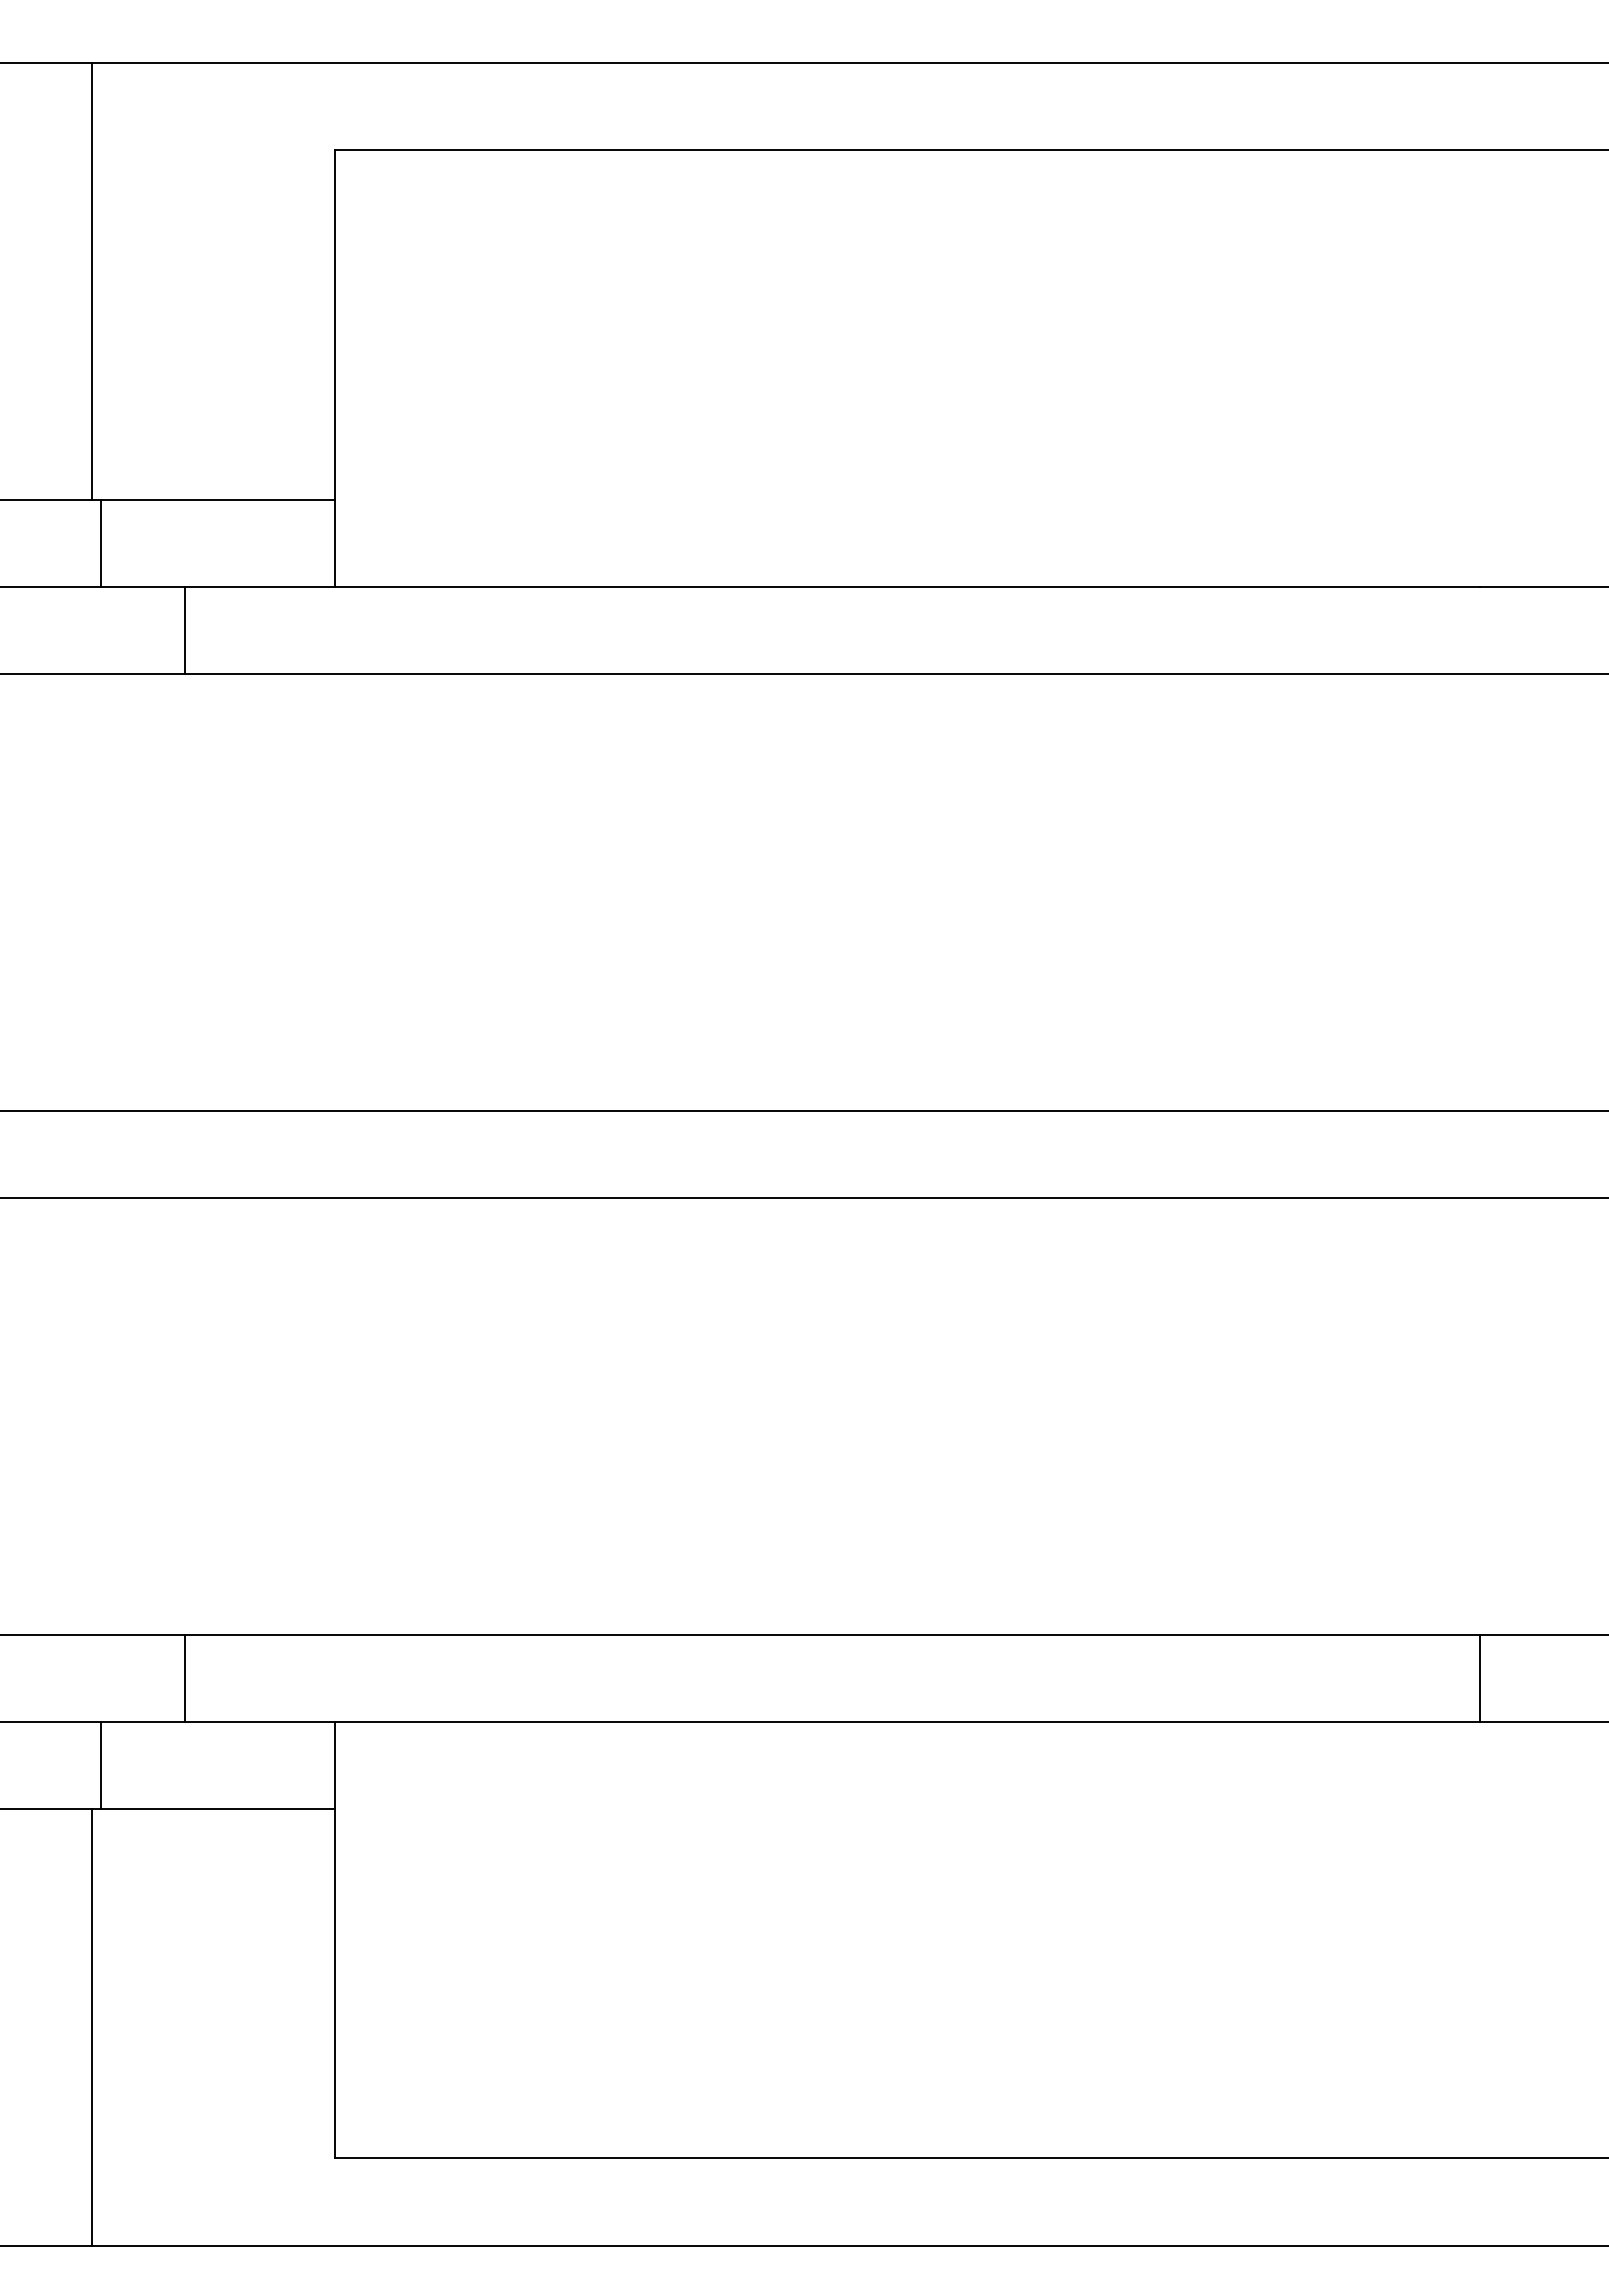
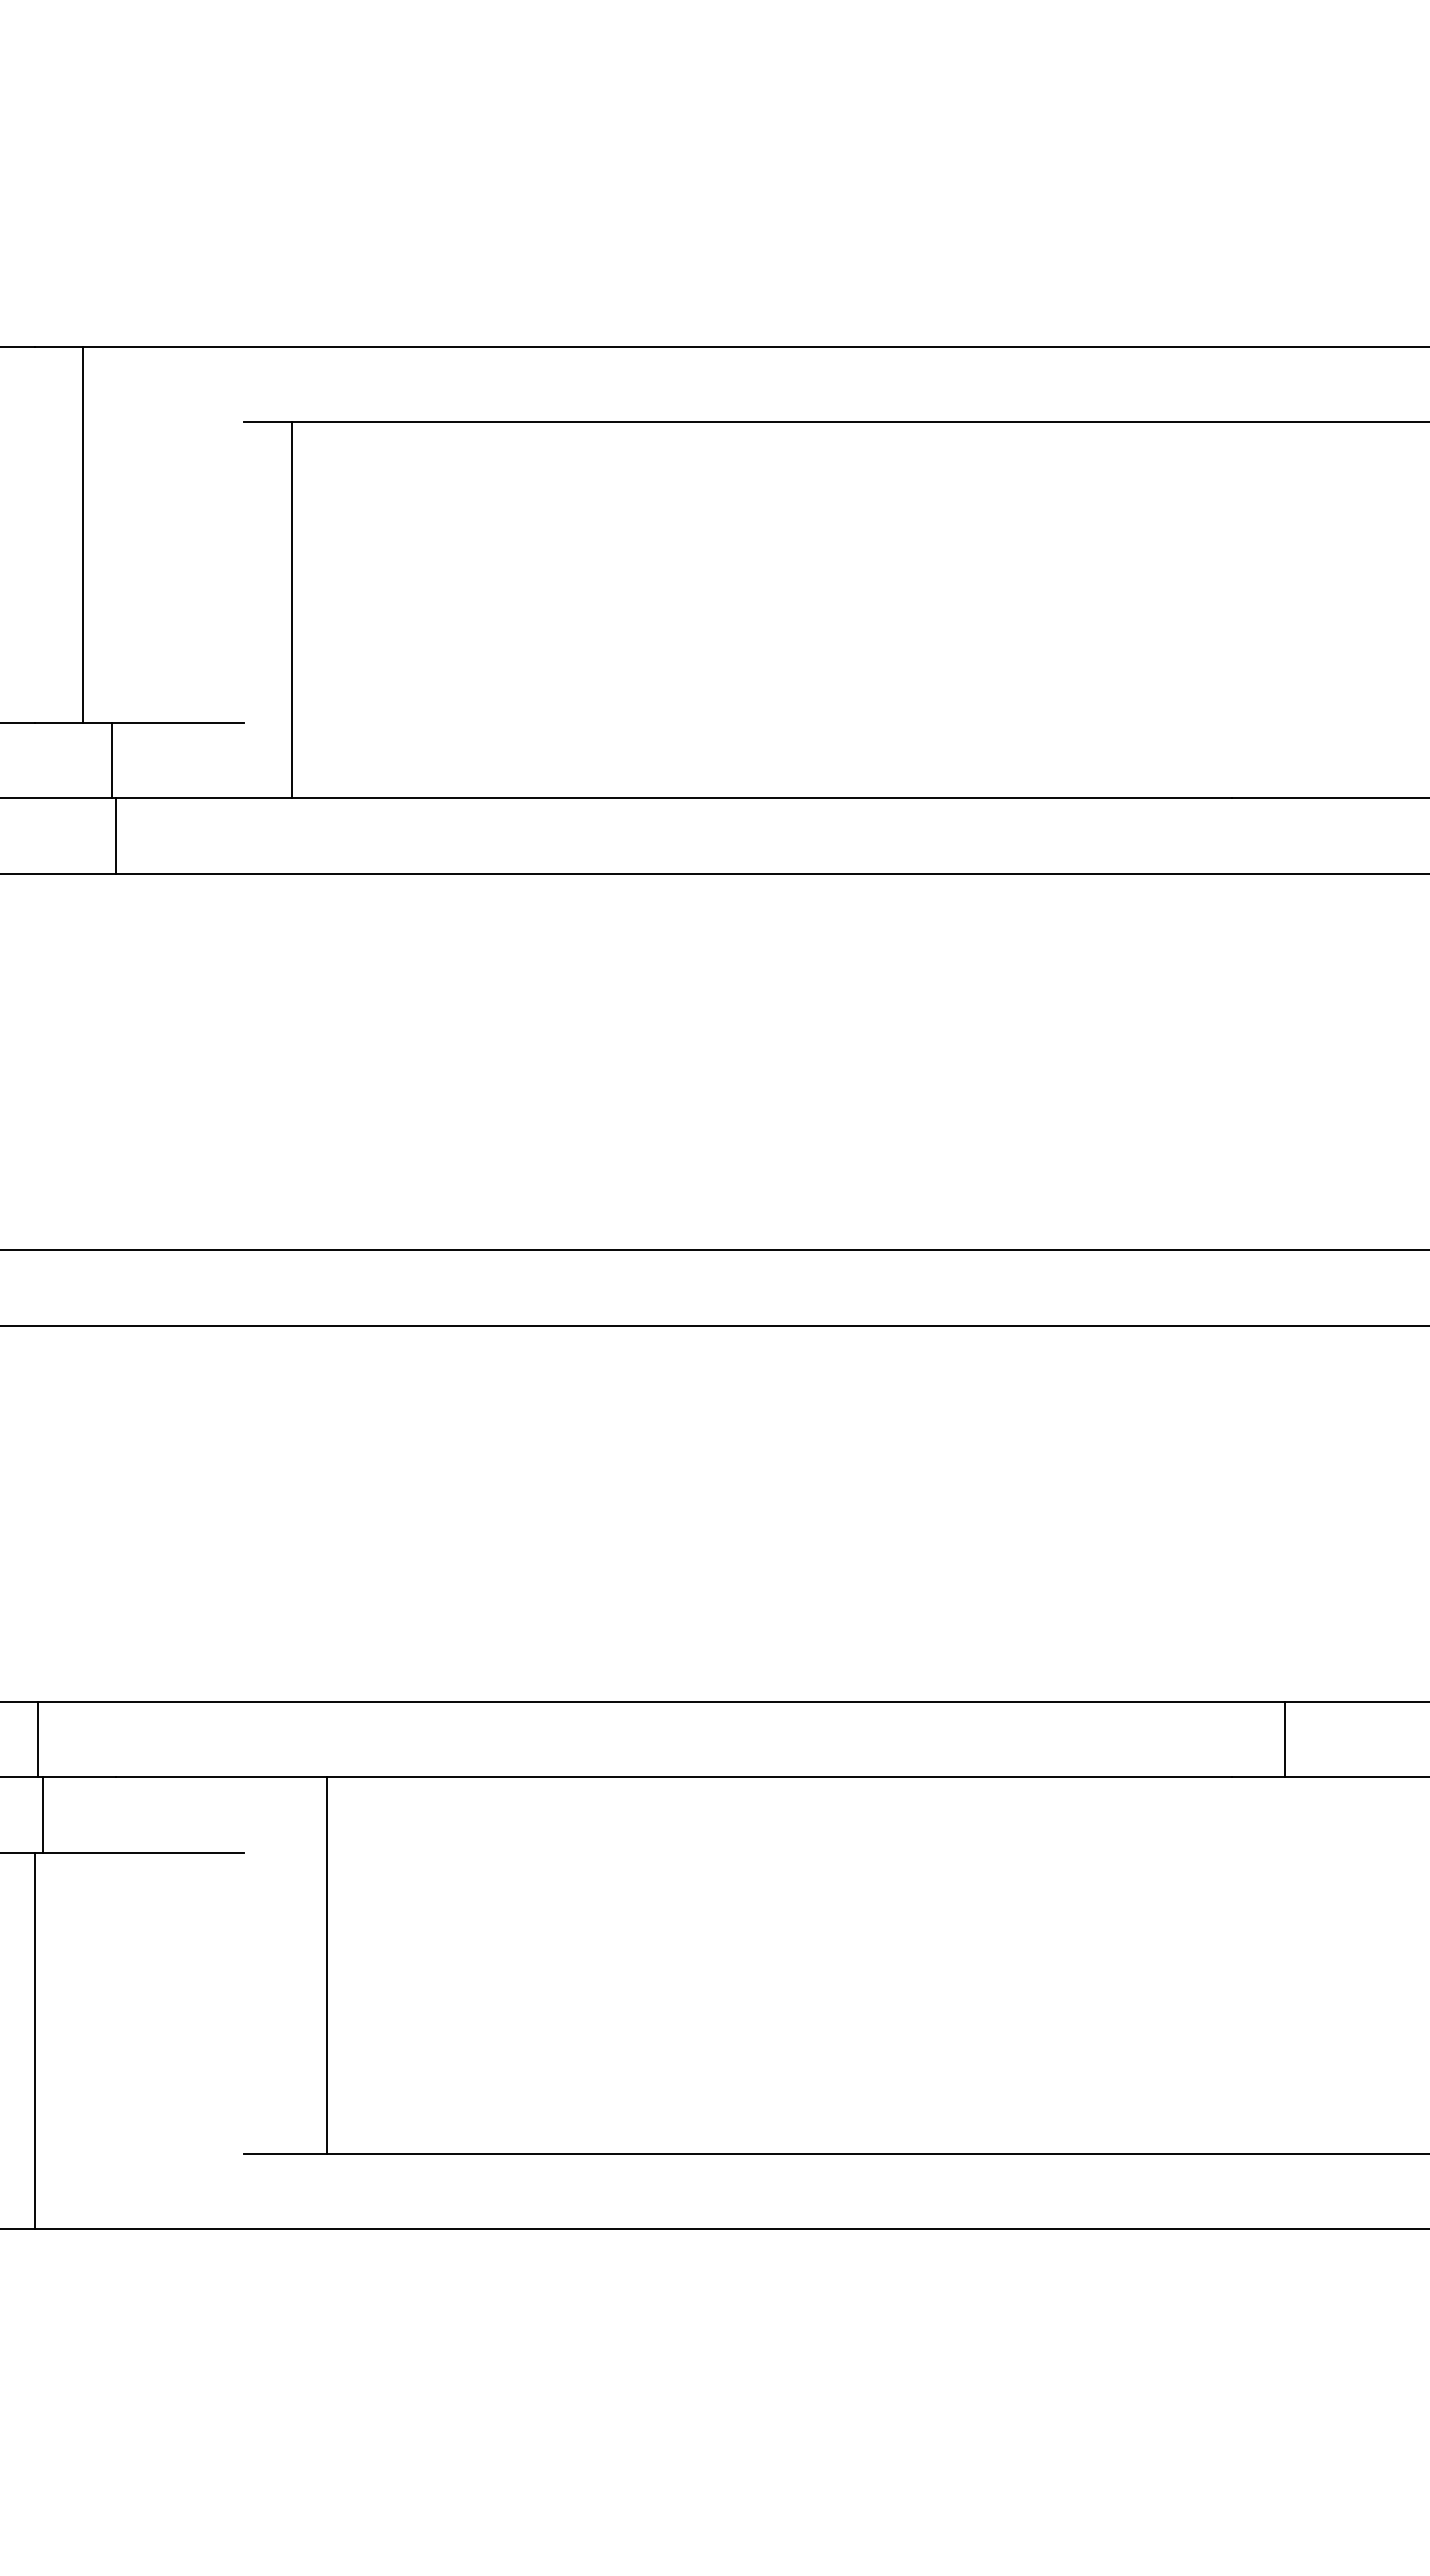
line: (92, 280) -> (83, 534), moved
line: (334, 367) -> (292, 609), moved
line: (100, 542) -> (111, 760), moved
line: (185, 1677) -> (37, 1739), moved
line: (1479, 1677) -> (1284, 1739), moved
line: (334, 1939) -> (327, 1965), moved

